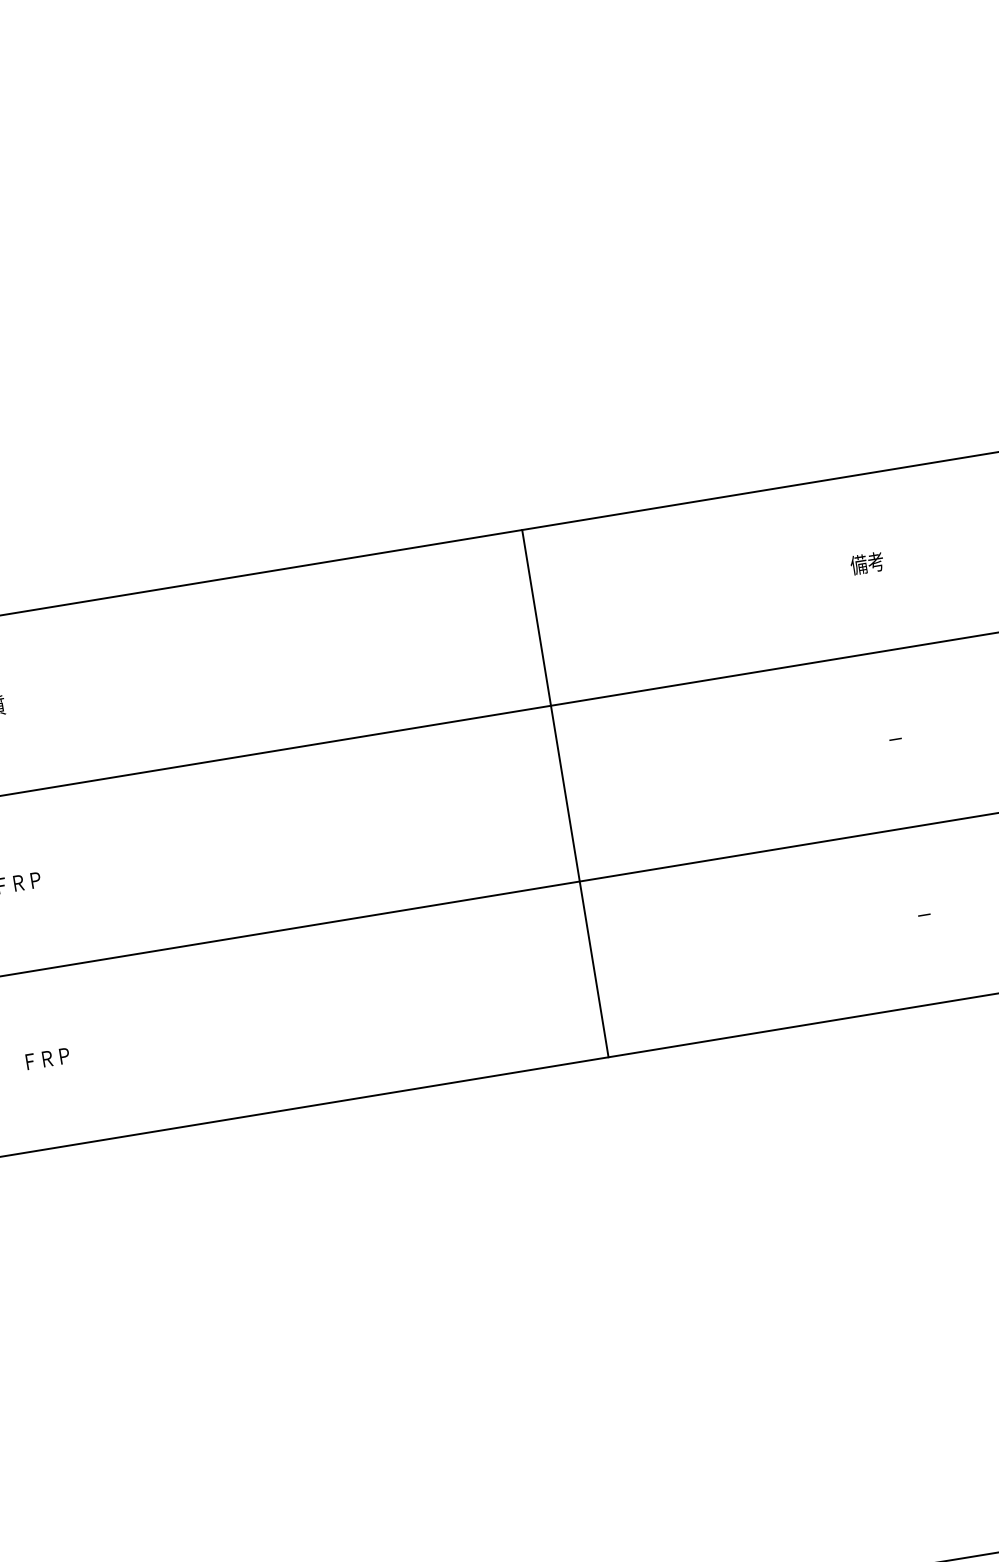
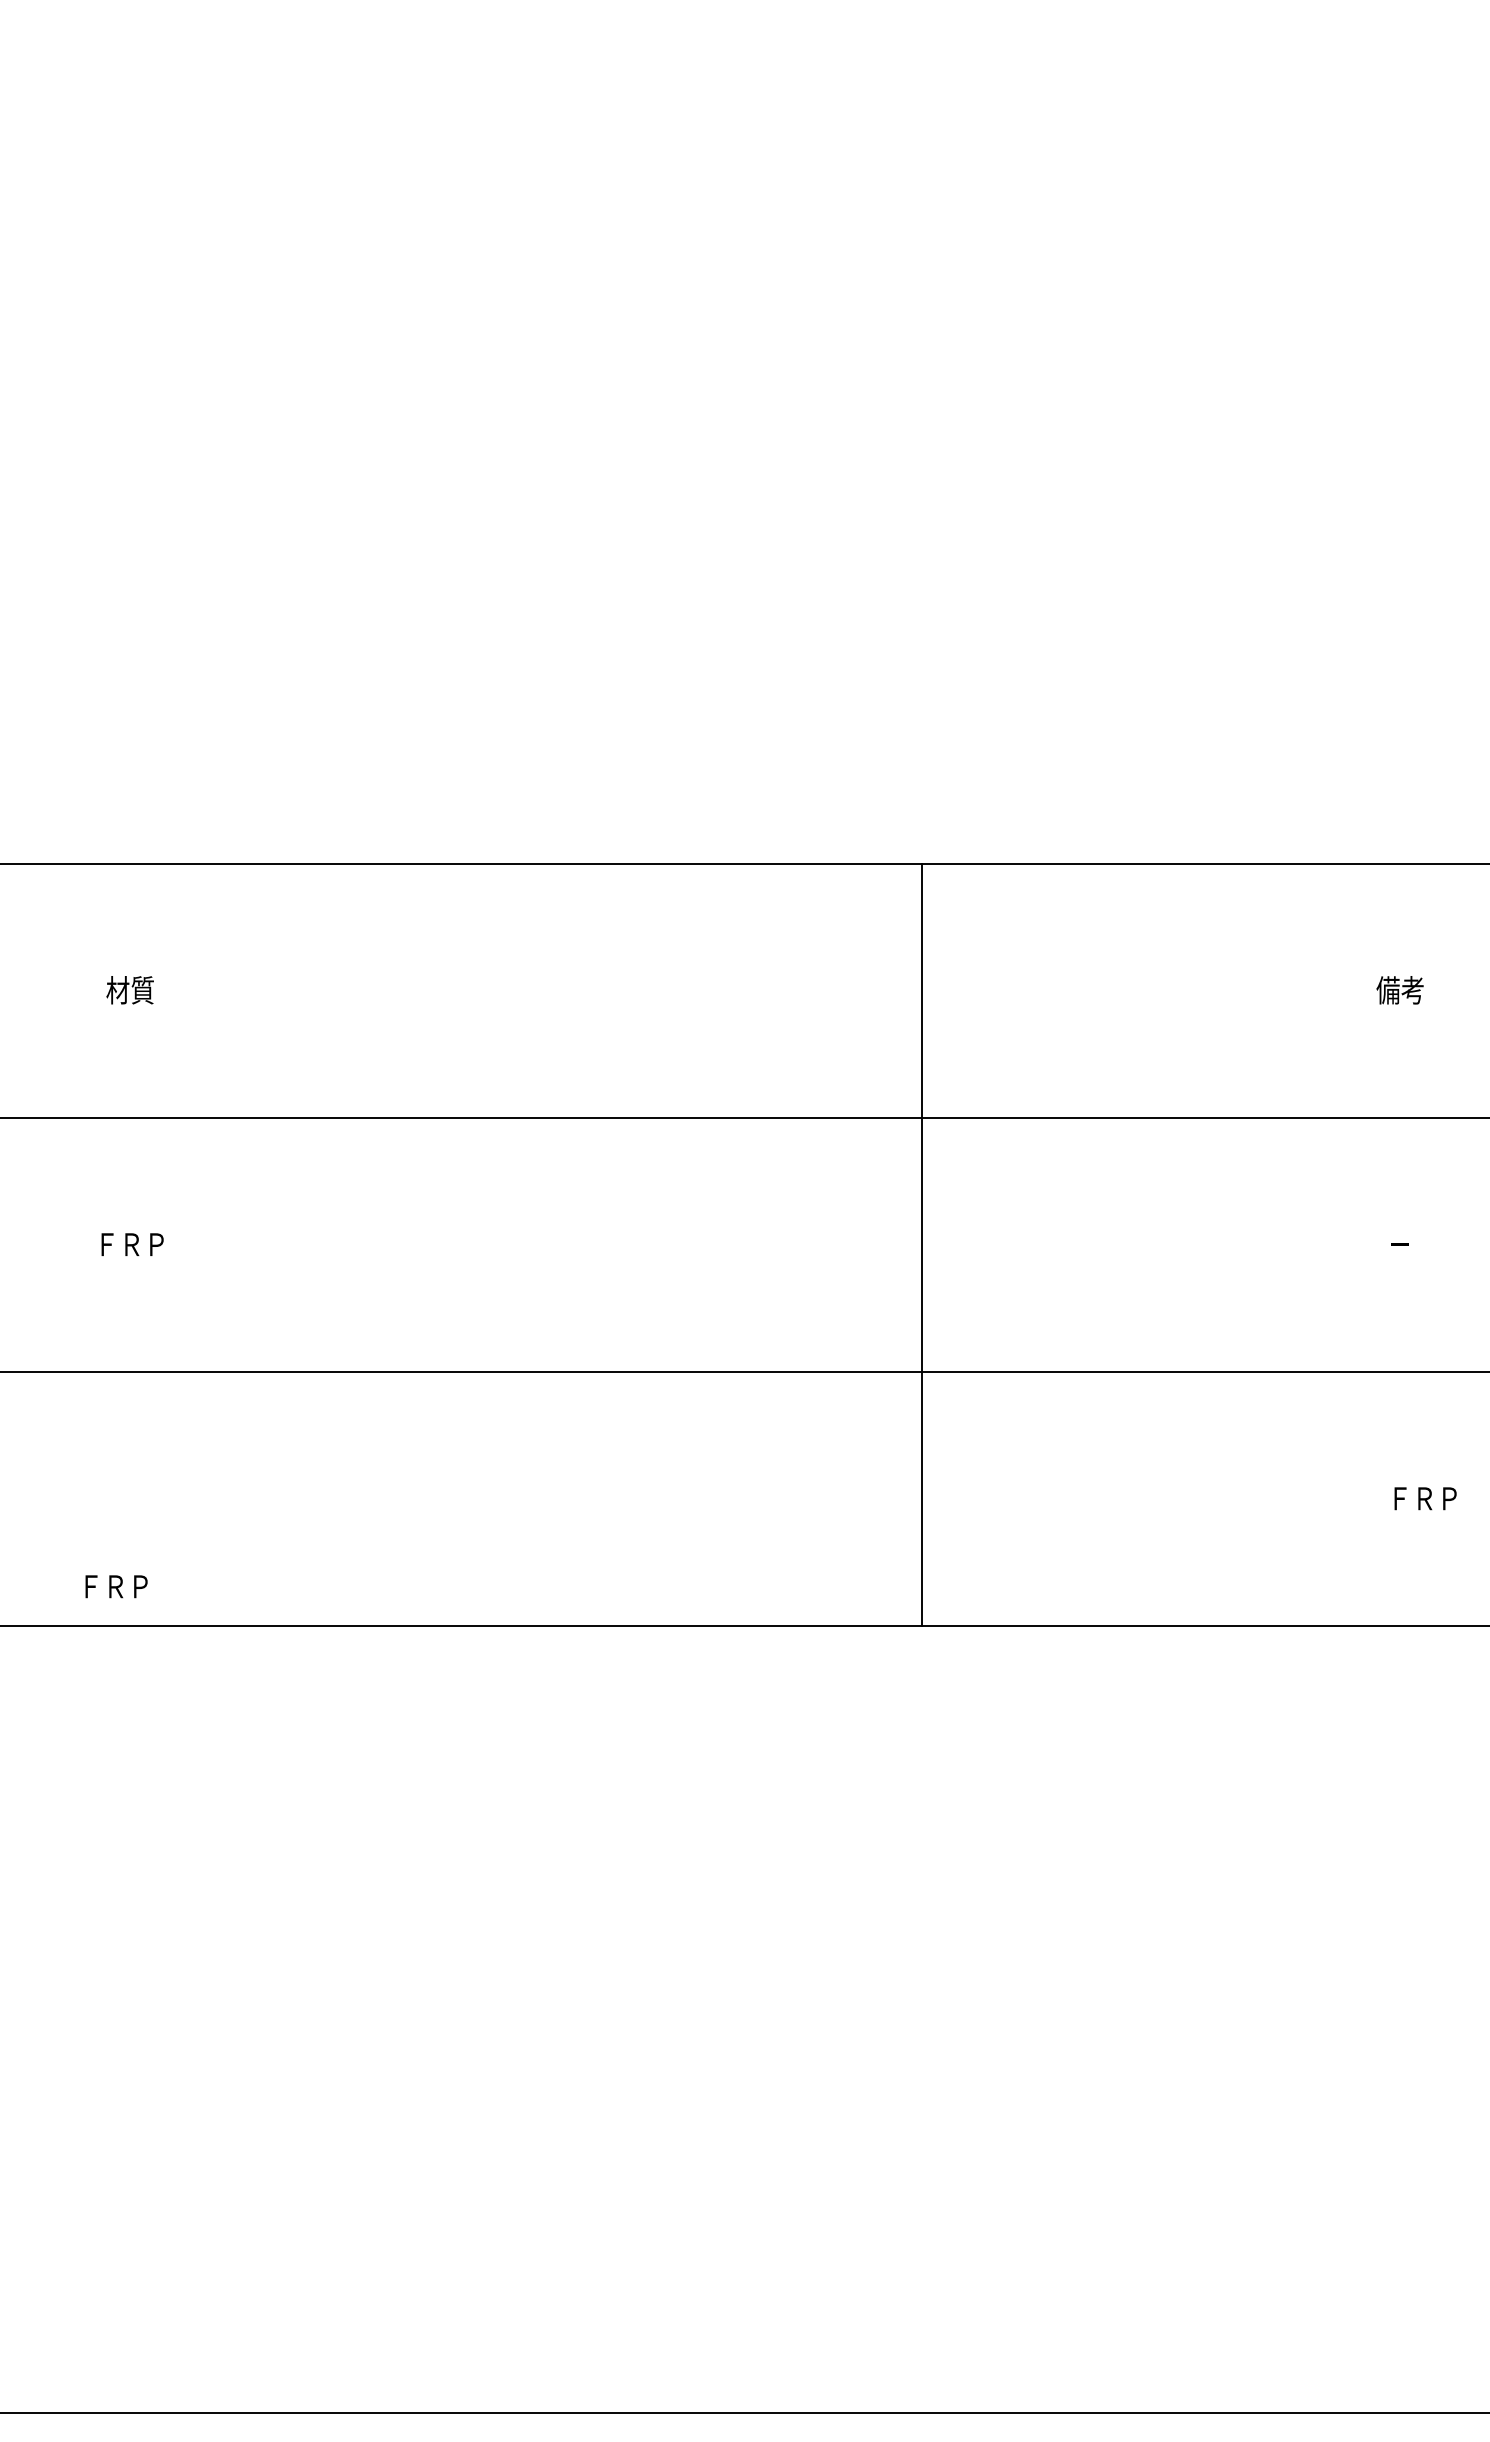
text: (940, 912) -> (1423, 1498), － -> ＦＲＰ
text: (47, 1058) -> (116, 1586), moved

